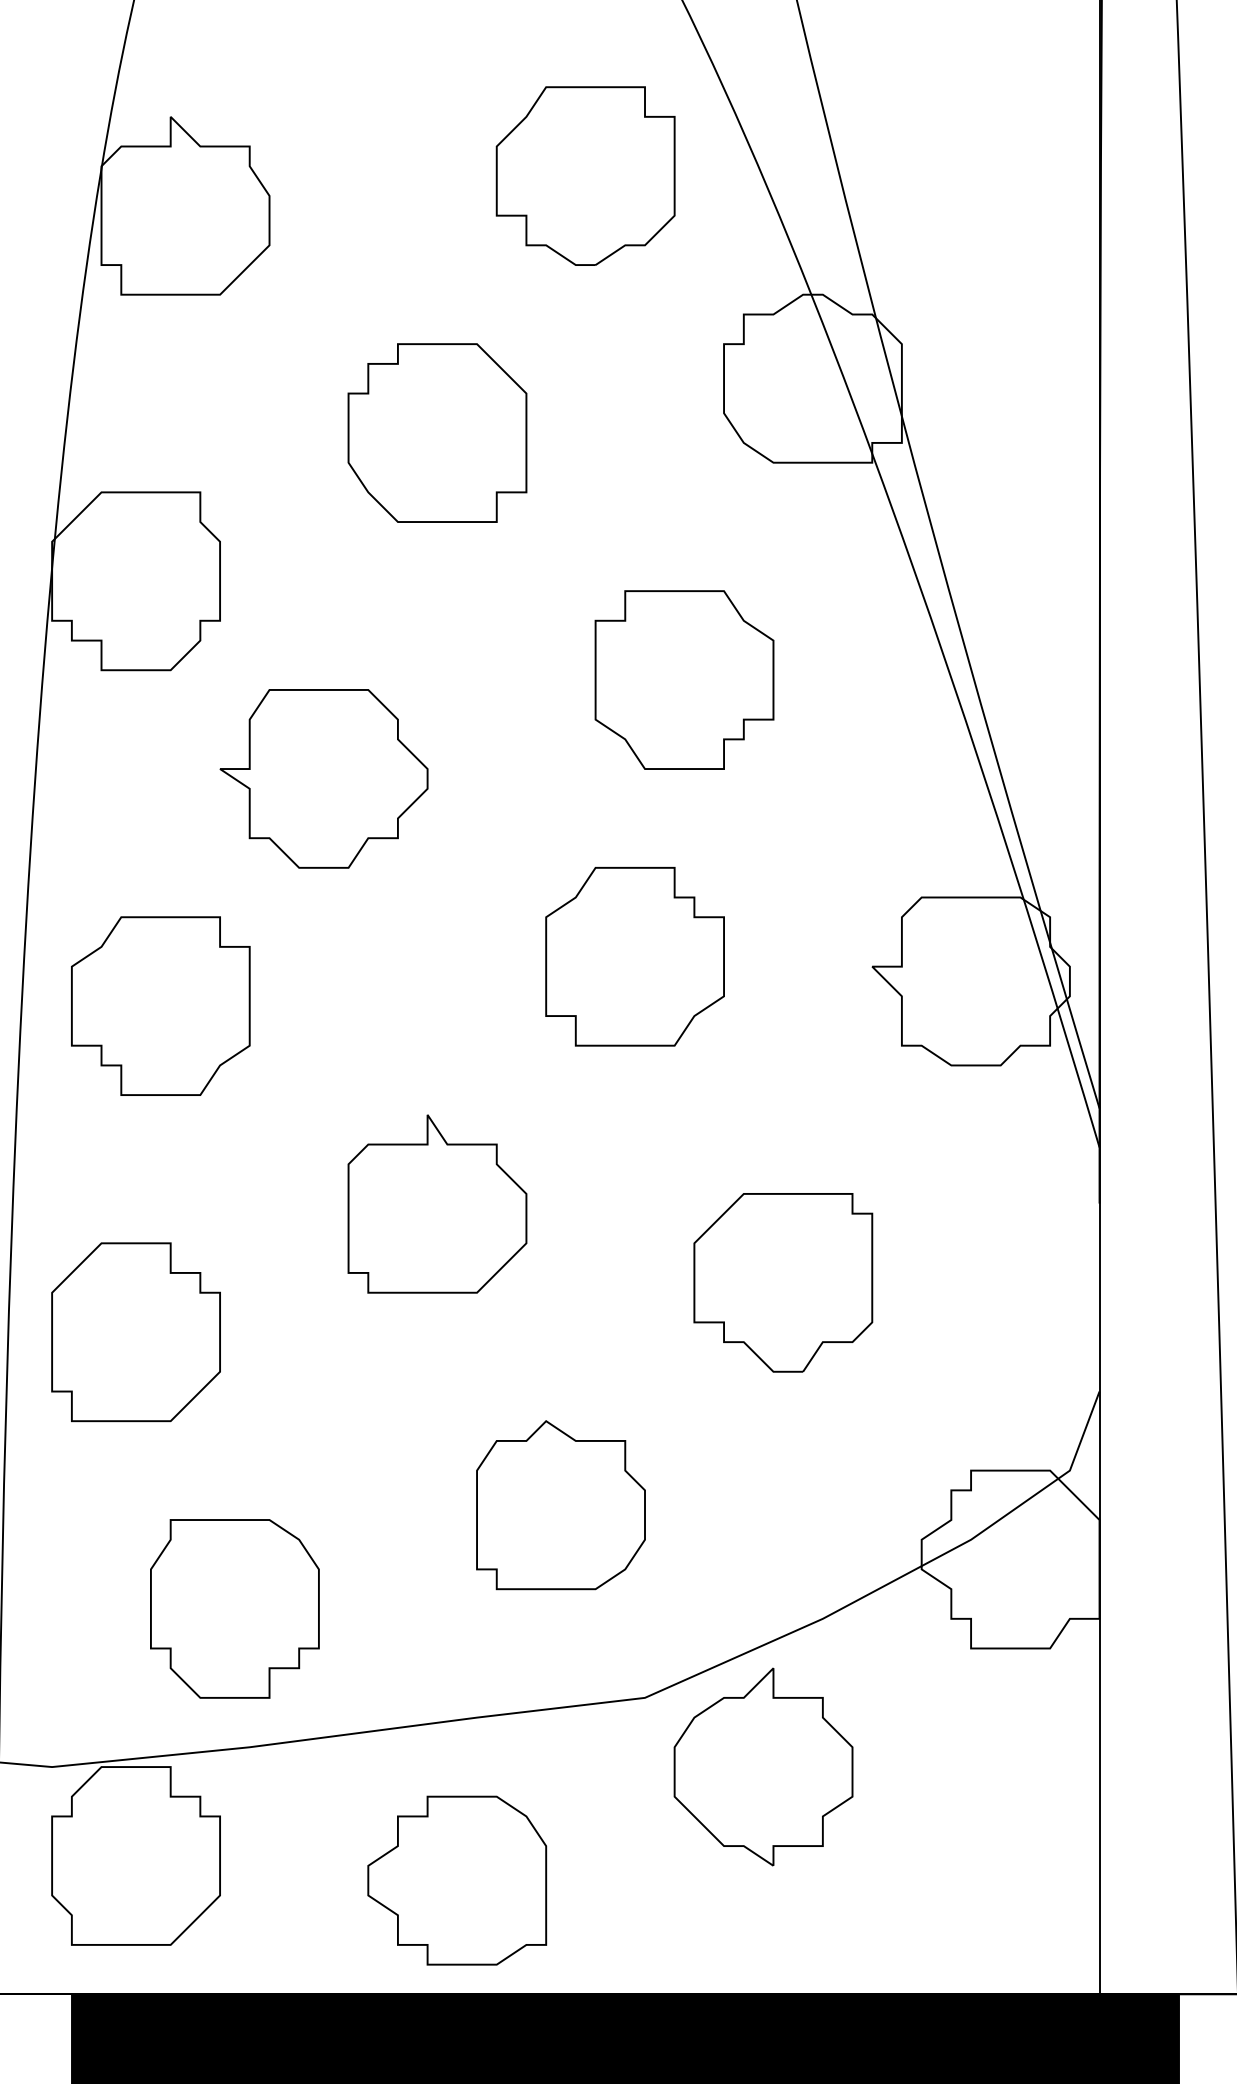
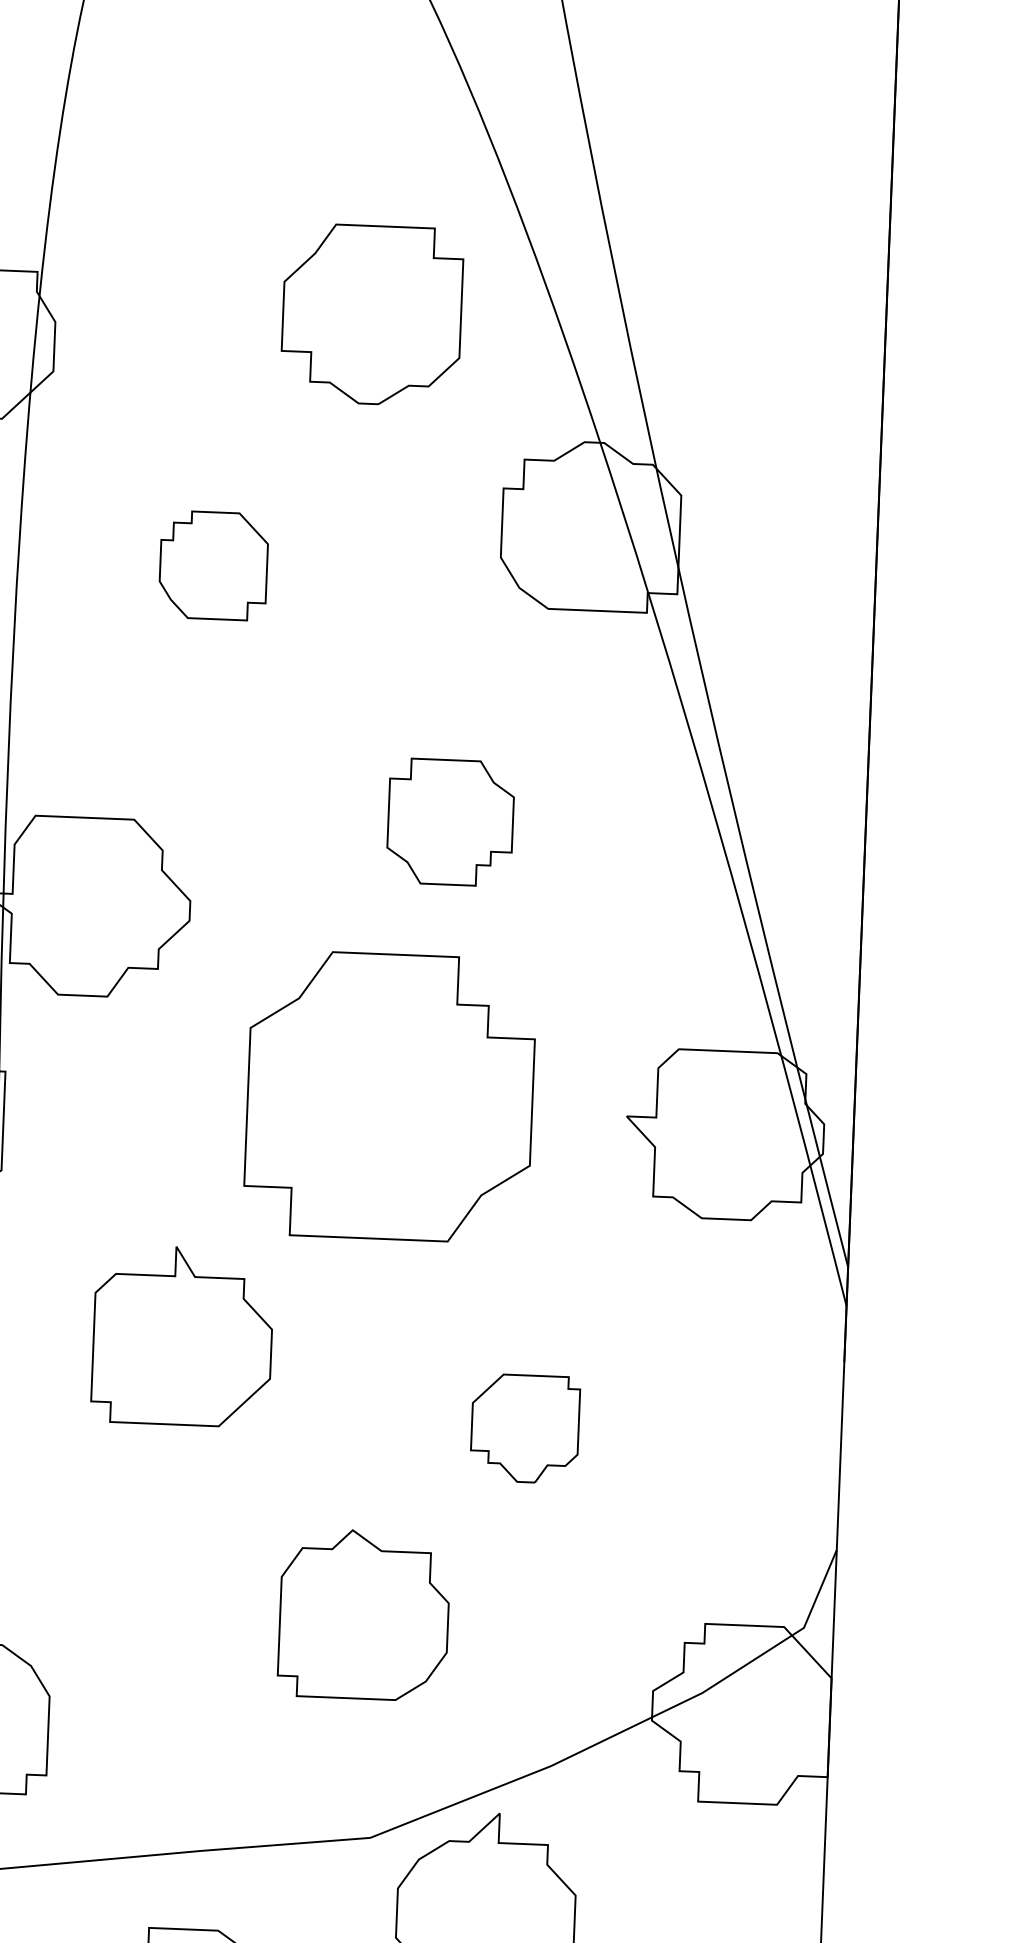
part: (437, 432) -> (213, 565), size x0.6
part: (684, 679) -> (450, 821), size x0.7
part: (634, 956) -> (389, 1096), size x1.6
part: (783, 1282) -> (525, 1428), size x0.6
part: (560, 1505) -> (363, 1615), moved

